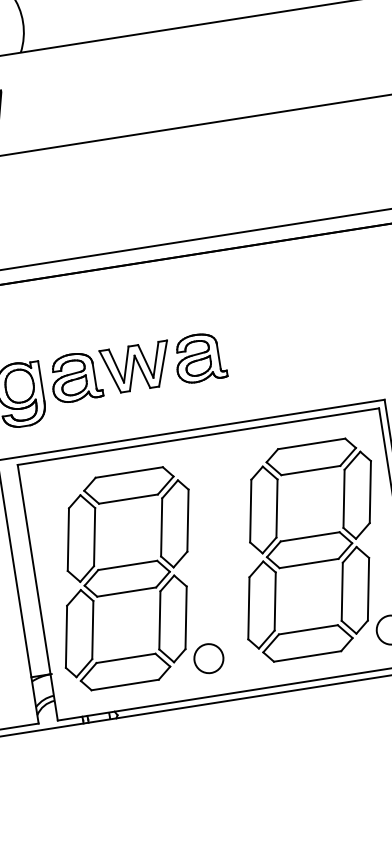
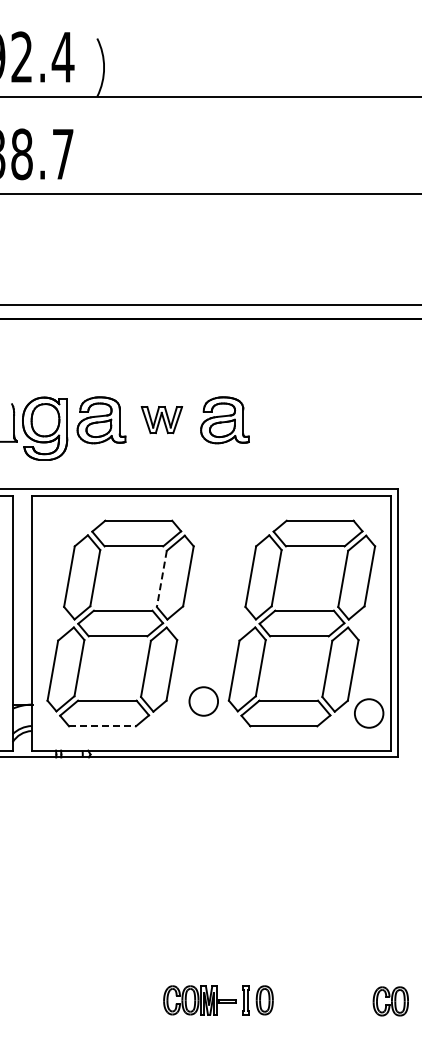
part: (136, 367) -> (161, 419), size x0.6
line: (161, 527) -> (161, 578), solid -> dashed
circle: (208, 658) -> (203, 701), moved
line: (126, 684) -> (103, 726), solid -> dashed

